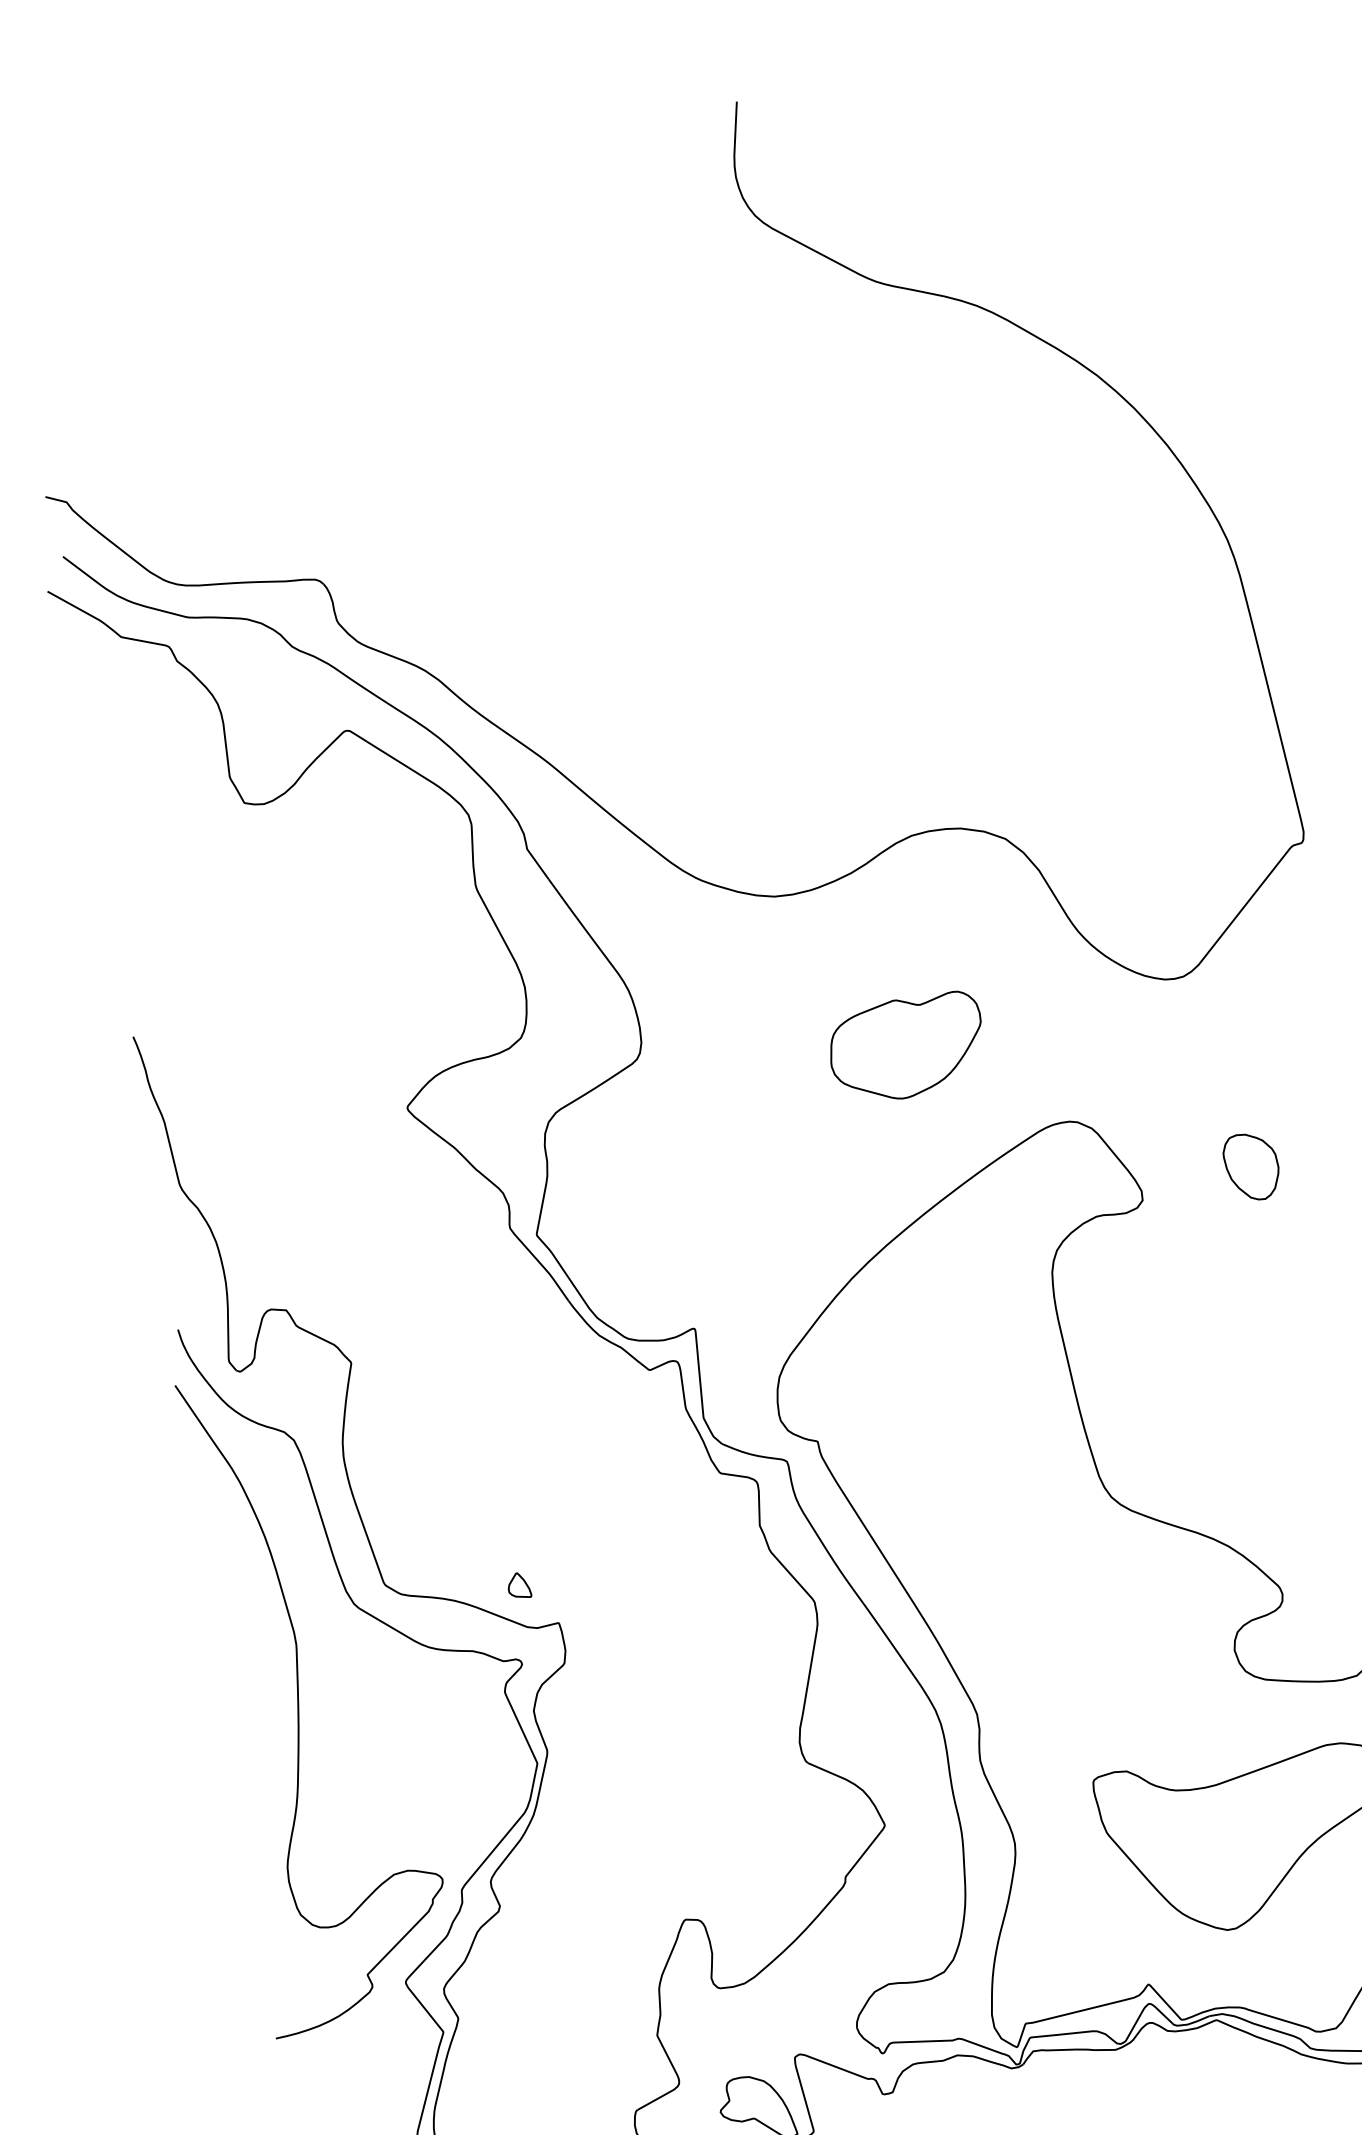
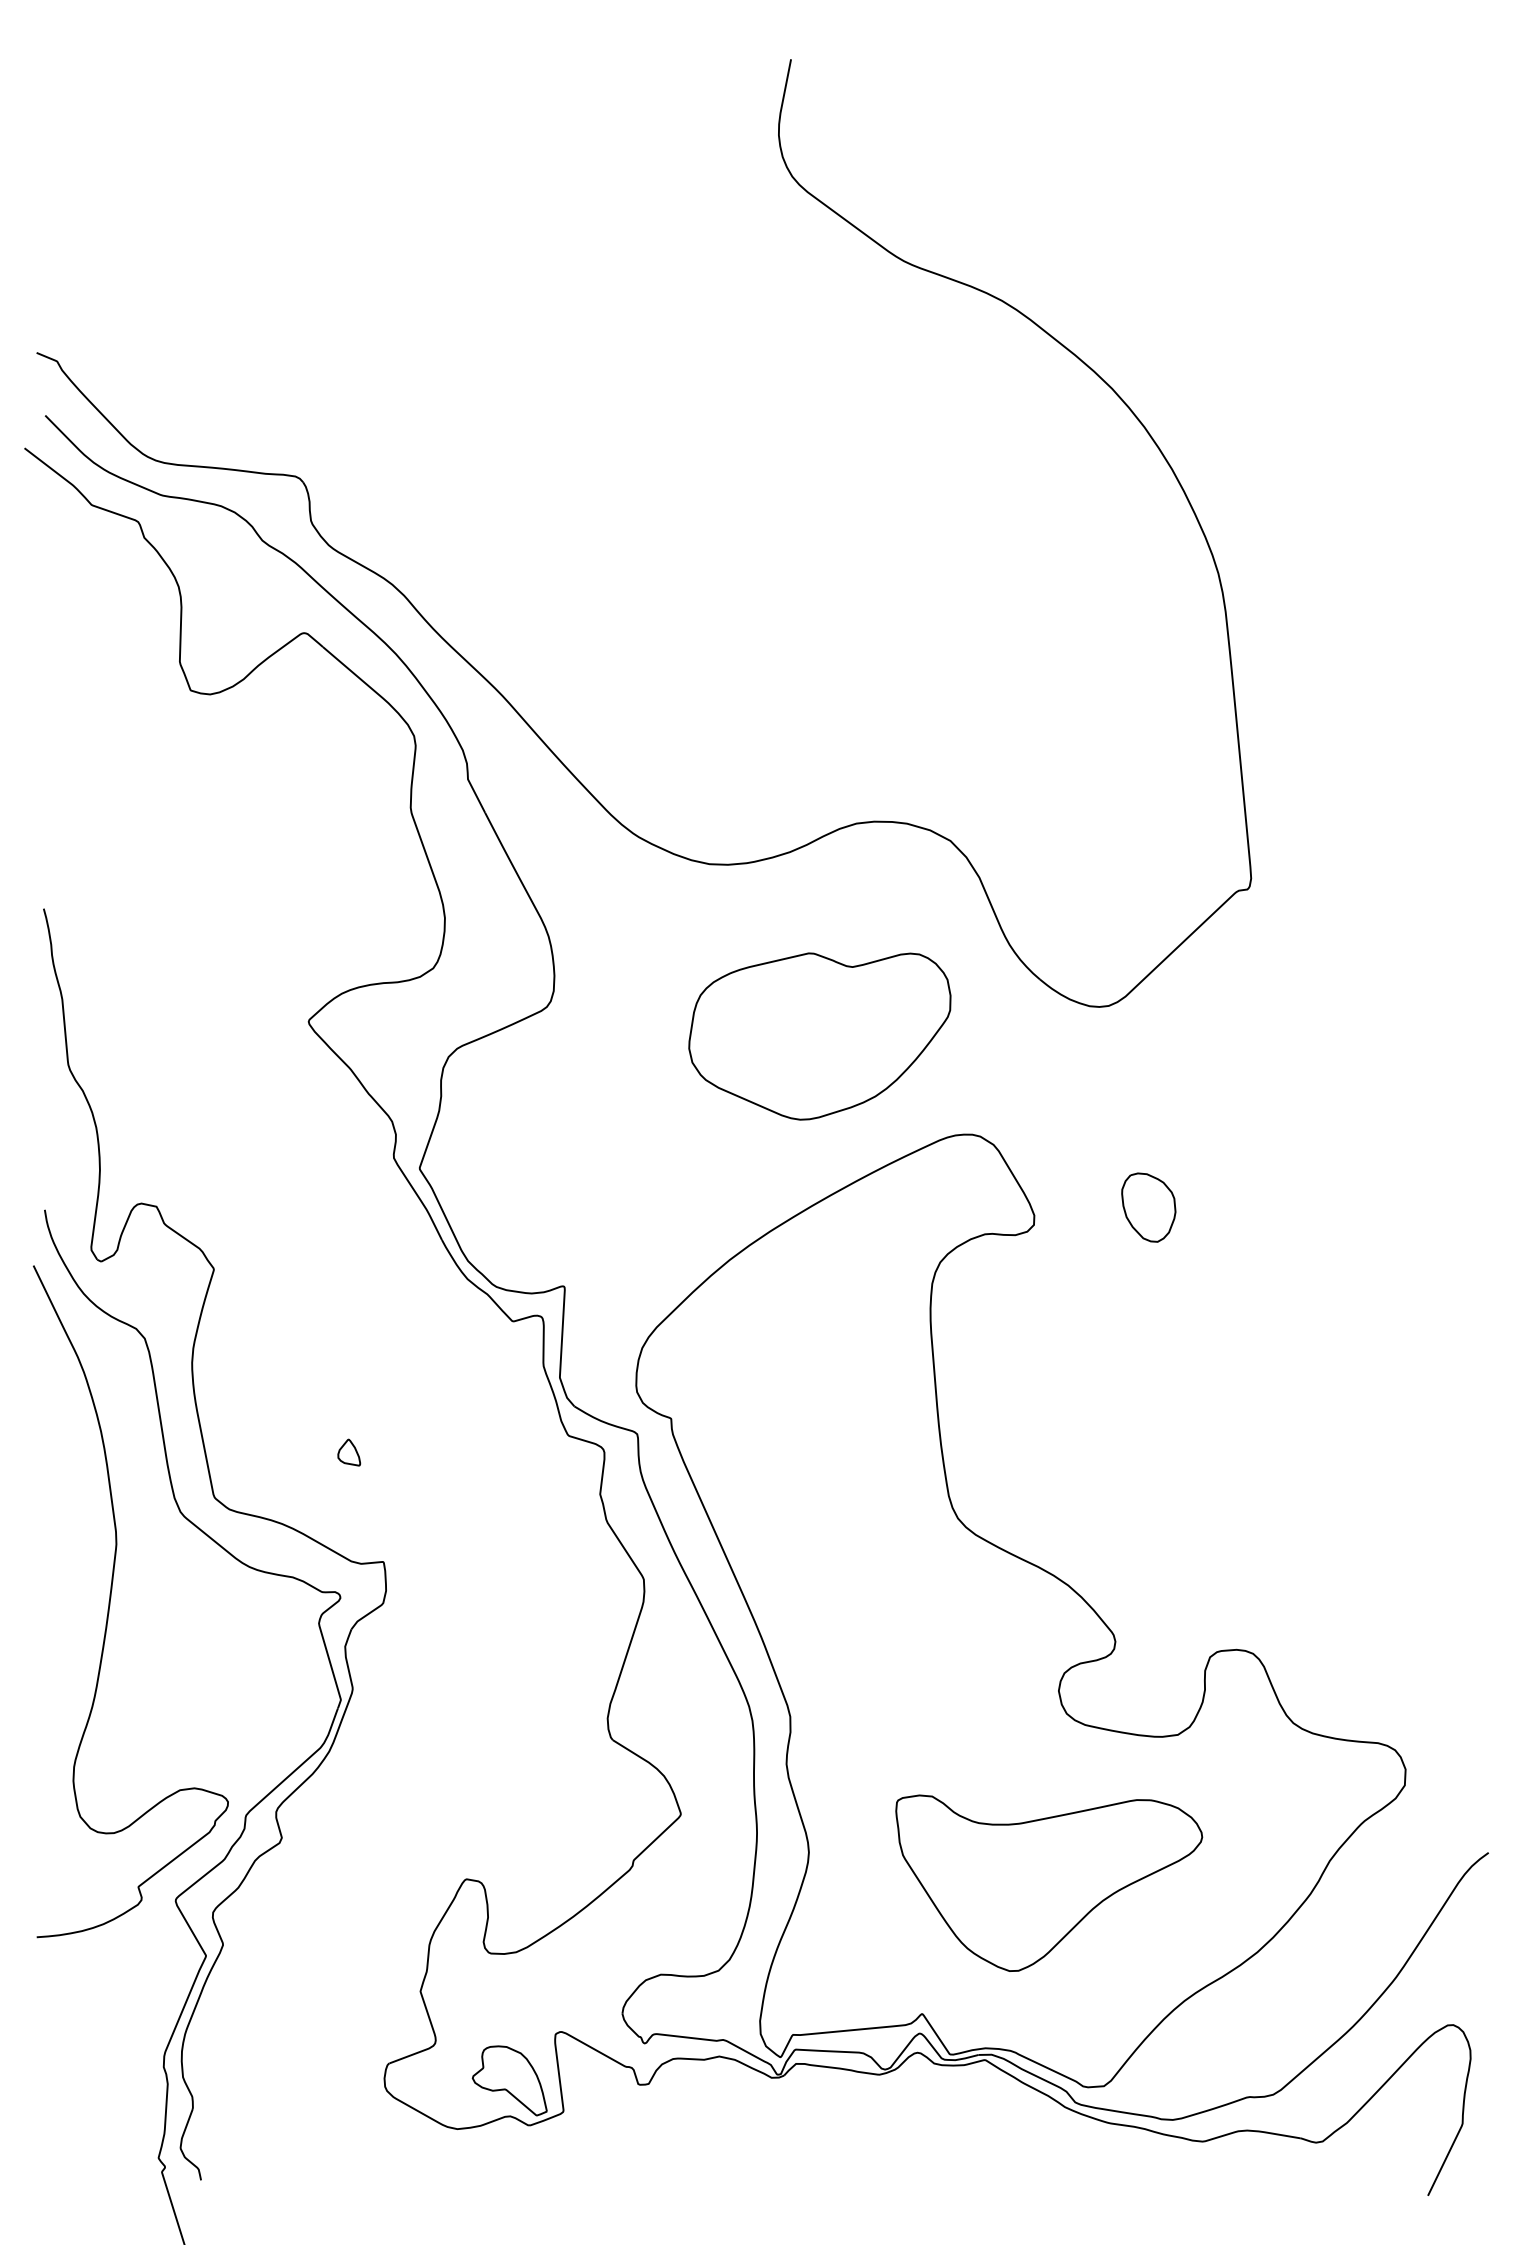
part: (906, 1048) -> (819, 1036), size x1.67
part: (519, 1585) -> (349, 1452), moved

